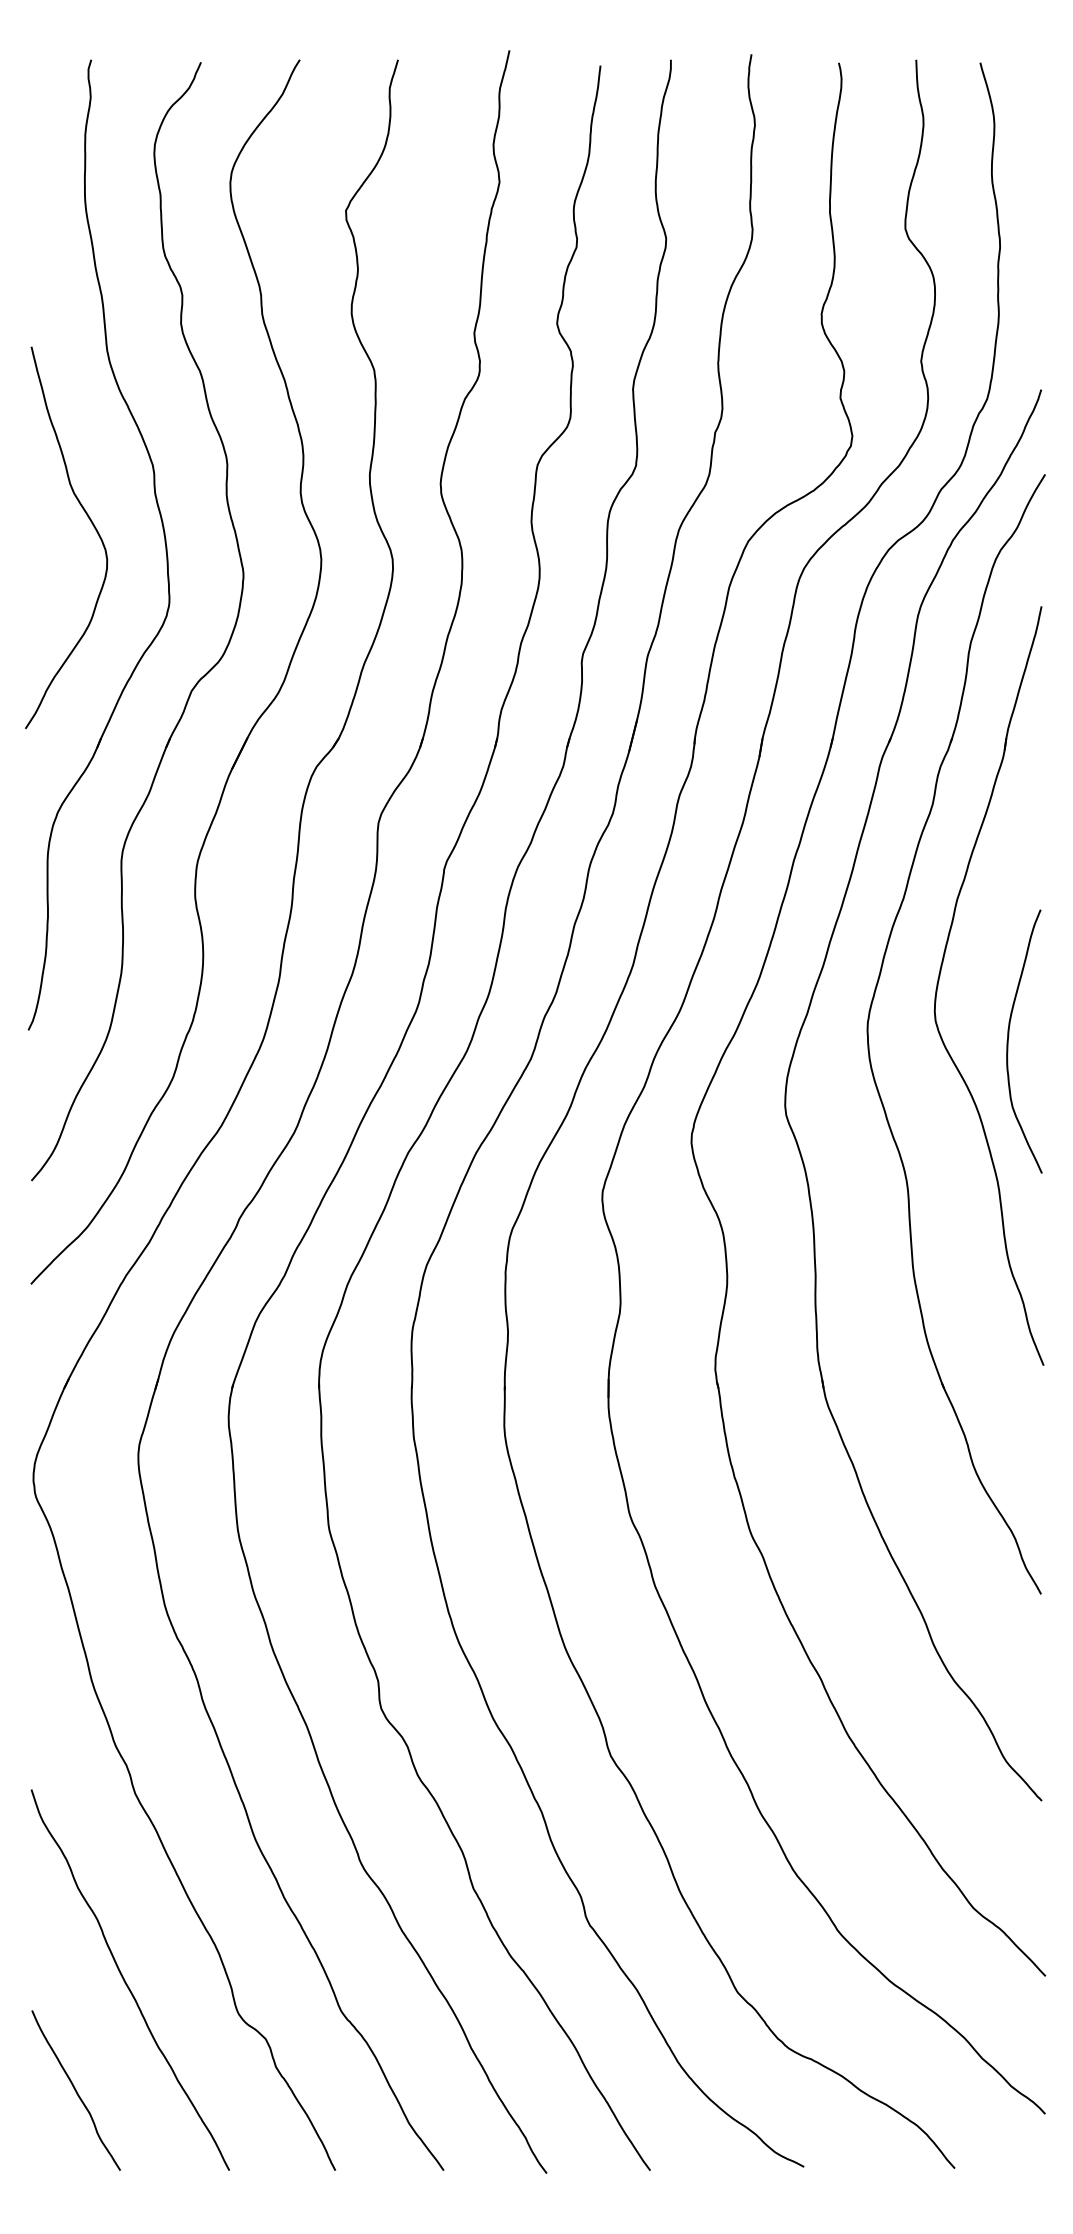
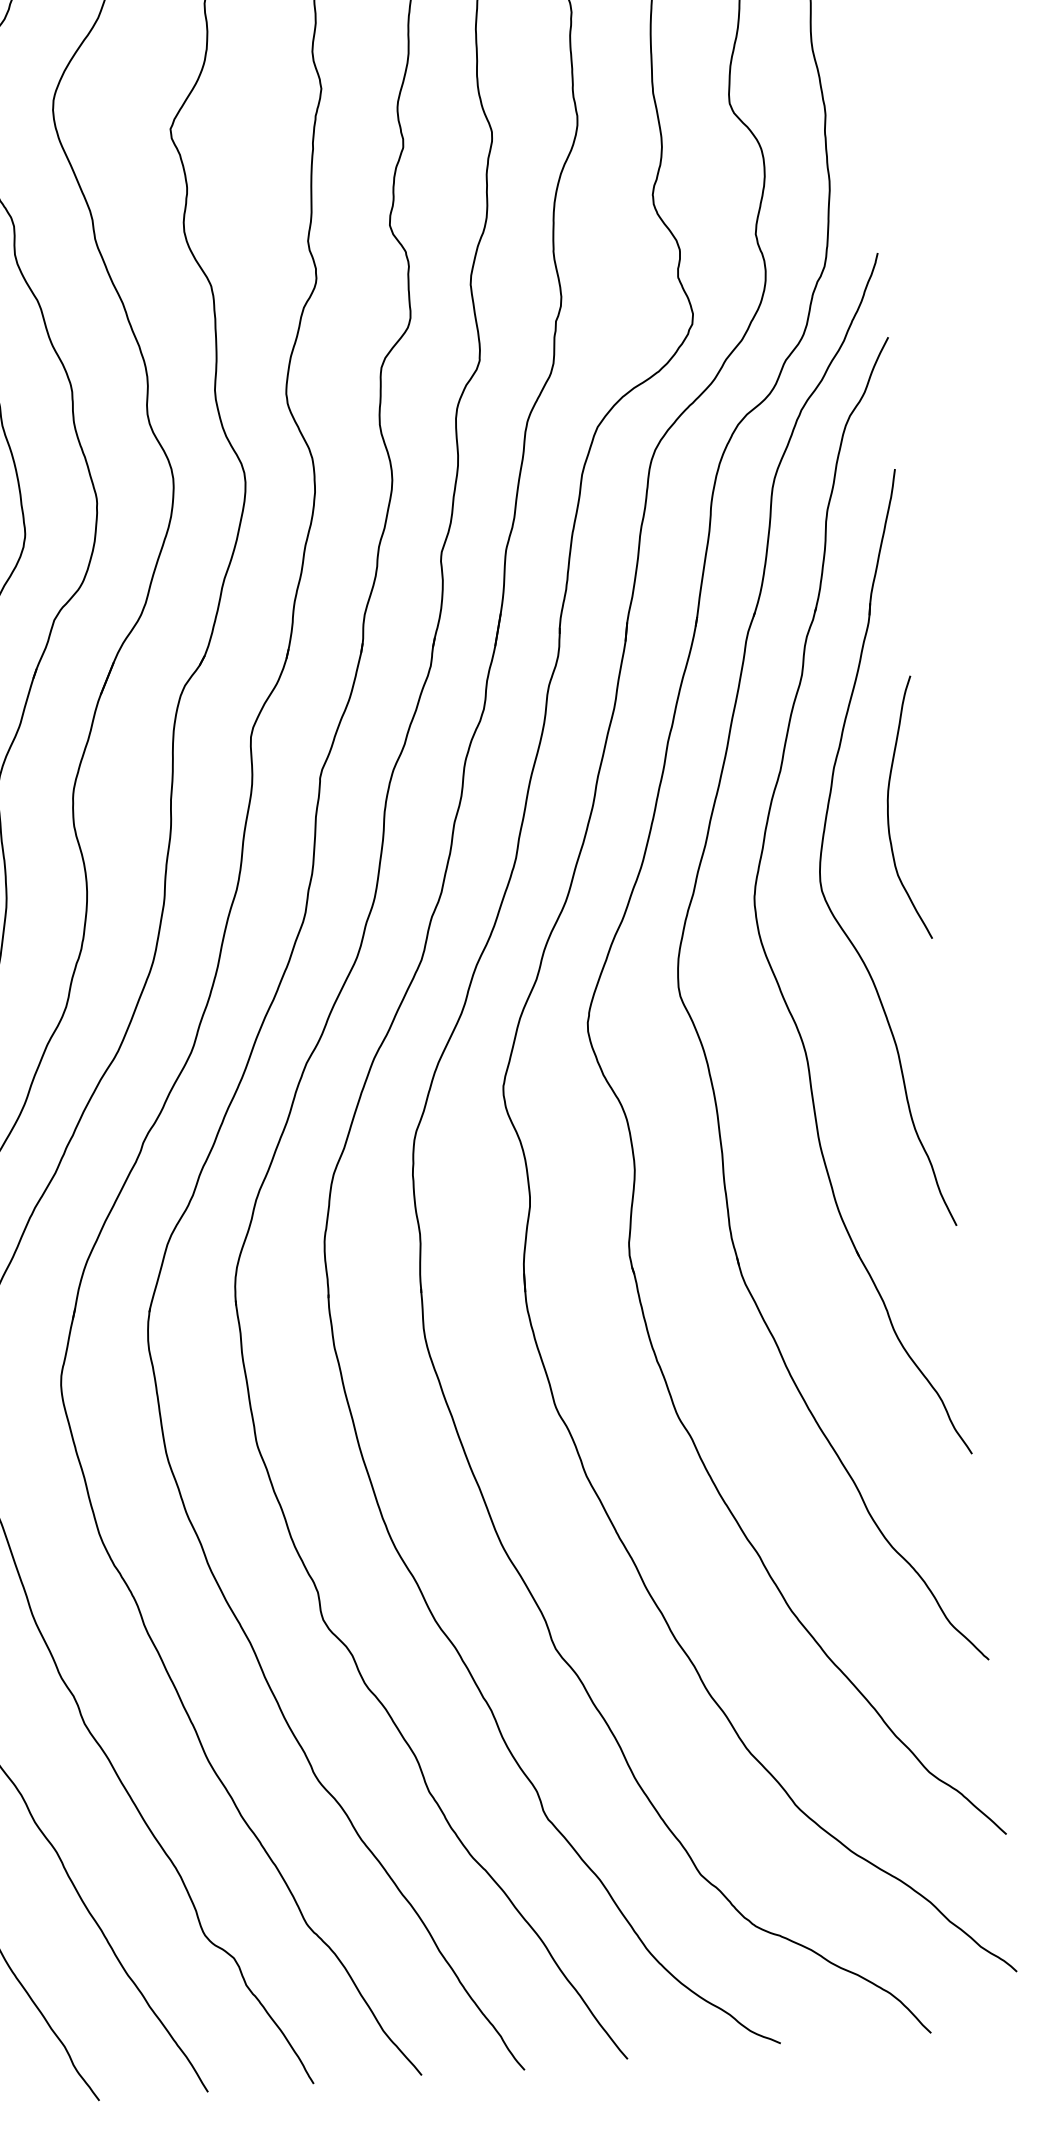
curve: (1008, 1041) -> (888, 809), moved

